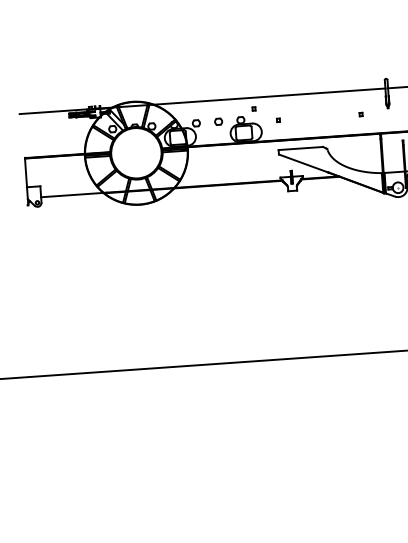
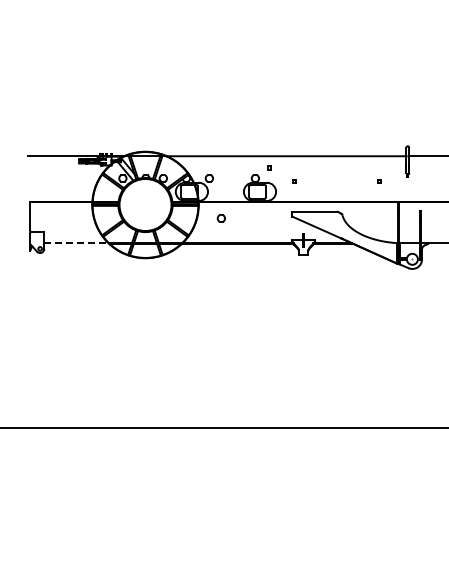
part: (217, 121) -> (220, 218), moved
line: (72, 195) -> (76, 243), solid -> dashed

